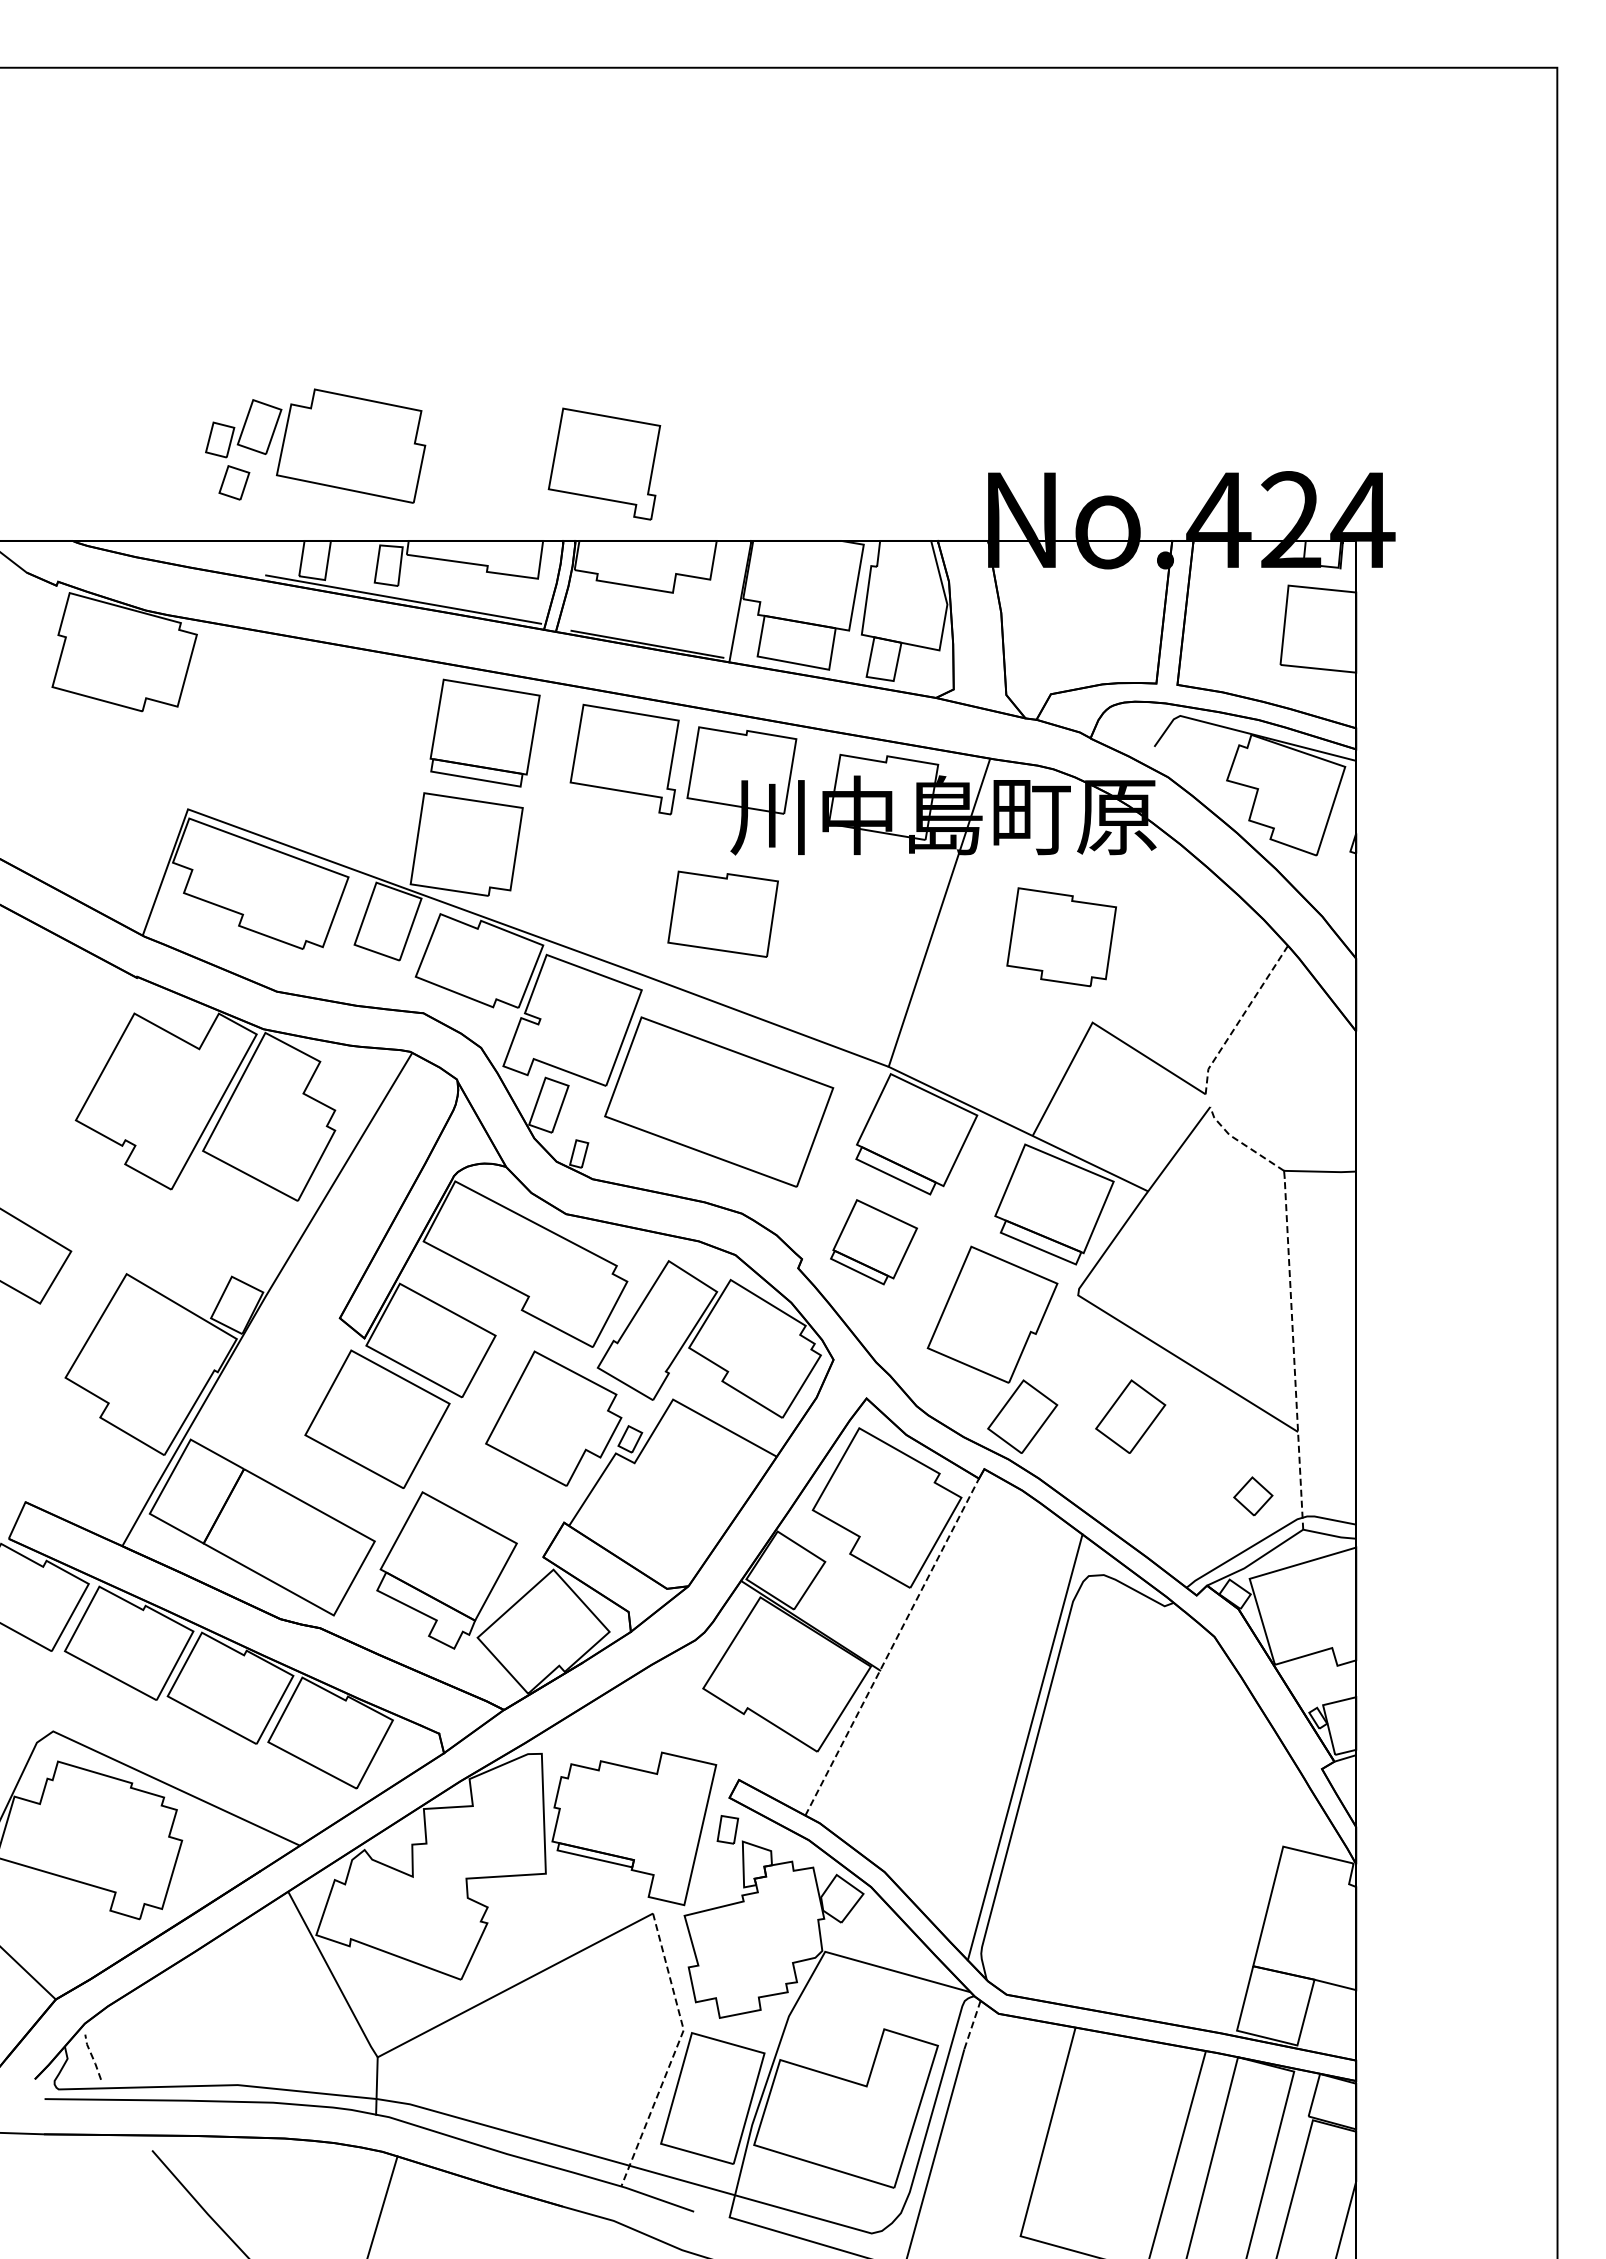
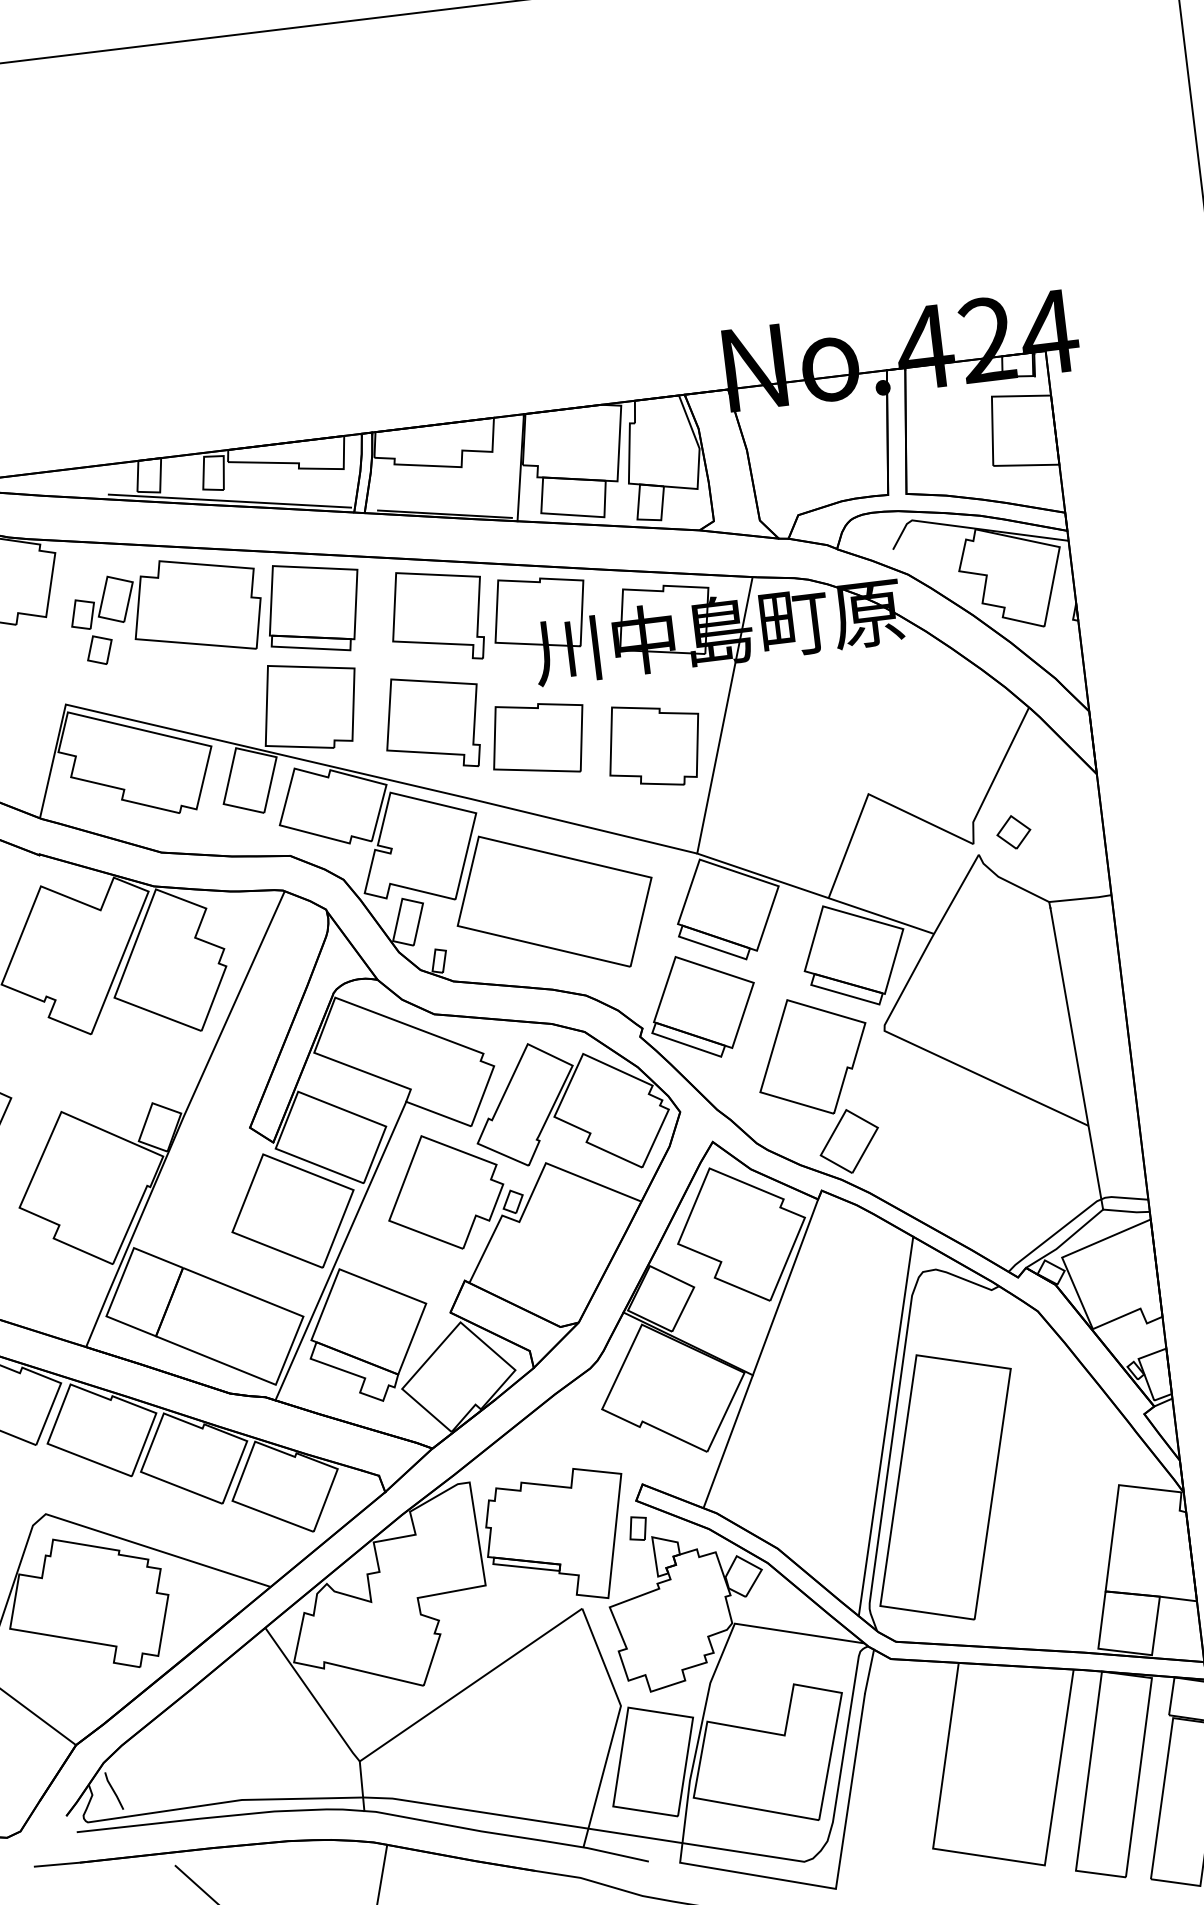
part: (315, 445) -> (165, 609), moved
part: (604, 463) -> (432, 722), moved
part: (1061, 937) -> (654, 745), moved
line: (1240, 1018) -> (995, 775), dashed -> solid
line: (1241, 1142) -> (1009, 882), dashed -> solid
part: (873, 1242) -> (702, 1006), size x1.43
line: (1293, 1353) -> (1076, 1058), dashed -> solid
part: (1130, 1416) -> (942, 1129), removed
line: (426, 1471) -> (340, 1250), added
part: (1253, 1496) -> (1013, 832), moved
line: (892, 1647) -> (761, 1354), dashed -> solid
part: (1084, 1824) -> (945, 1486), added
line: (972, 2025) -> (869, 1671), dashed -> solid
line: (674, 2052) -> (615, 1726), dashed -> solid
line: (92, 2057) -> (113, 1791), dashed -> solid

